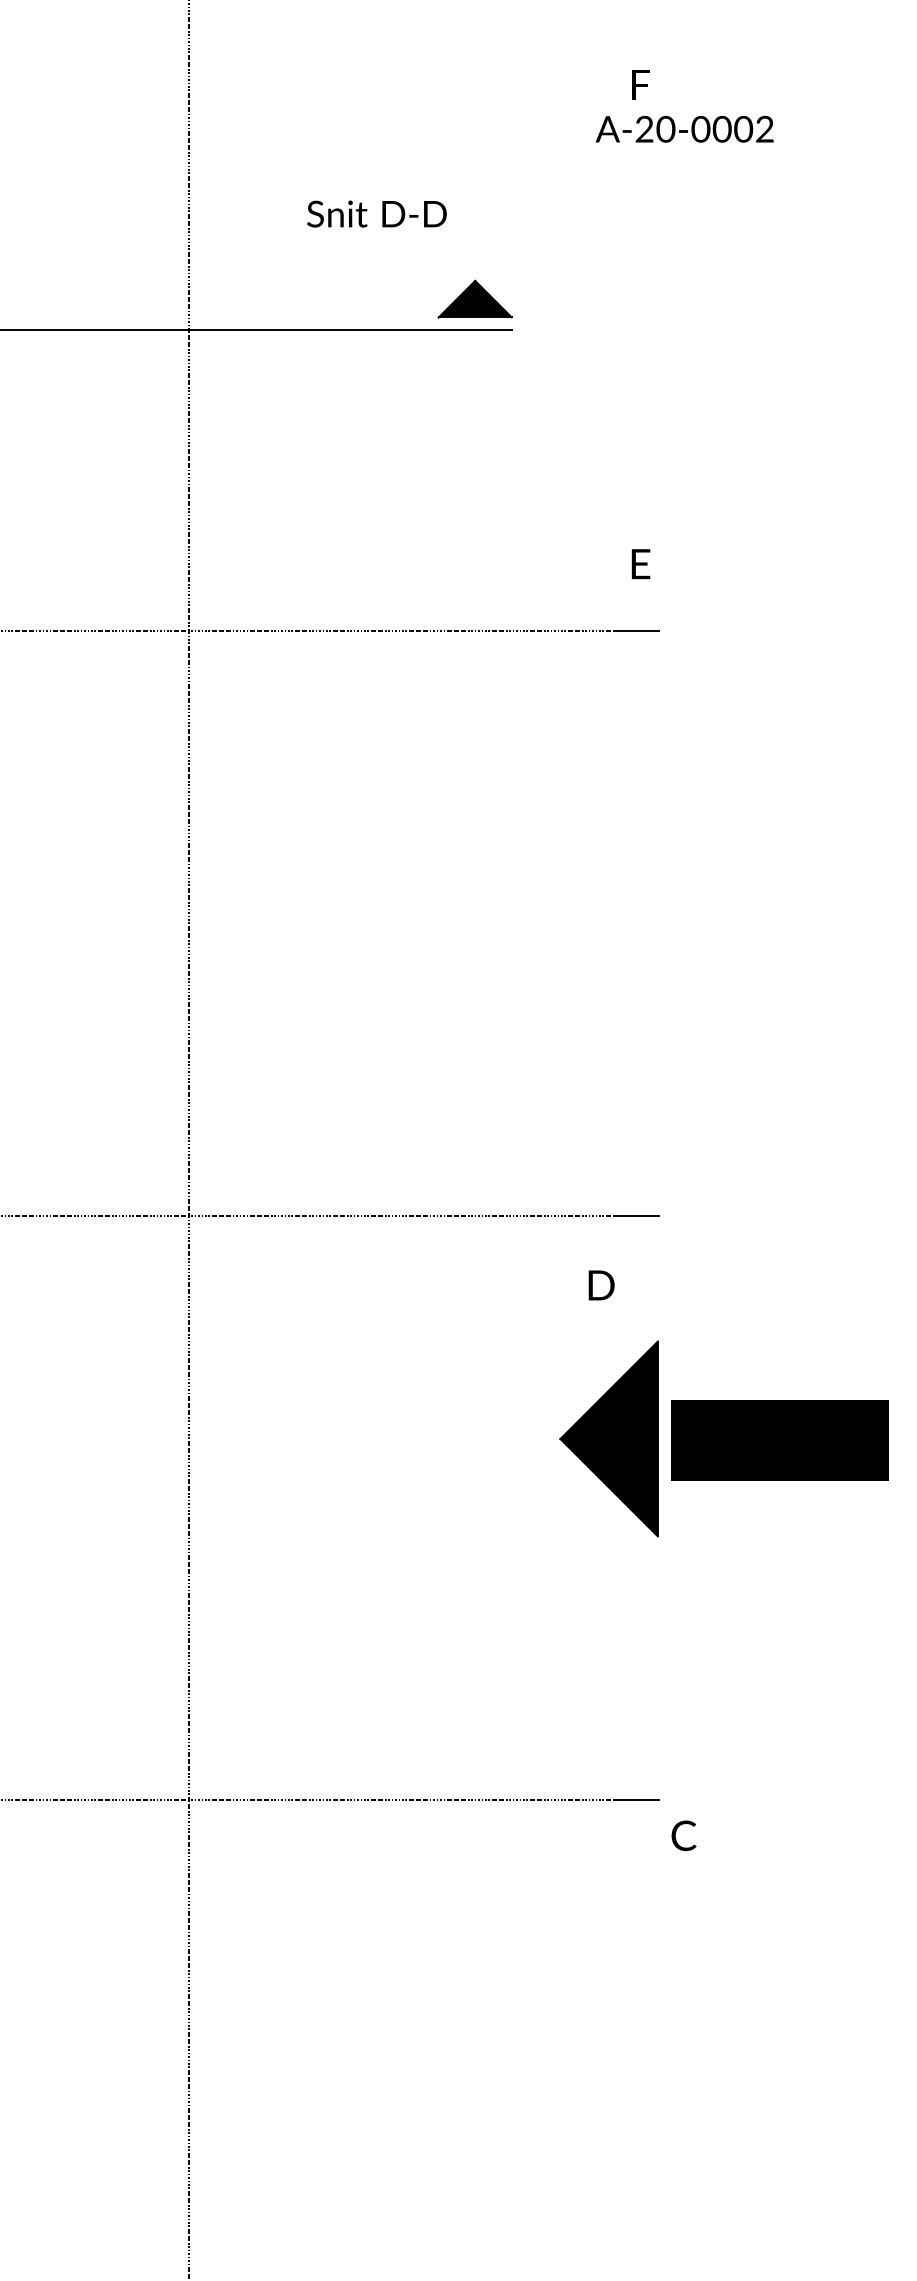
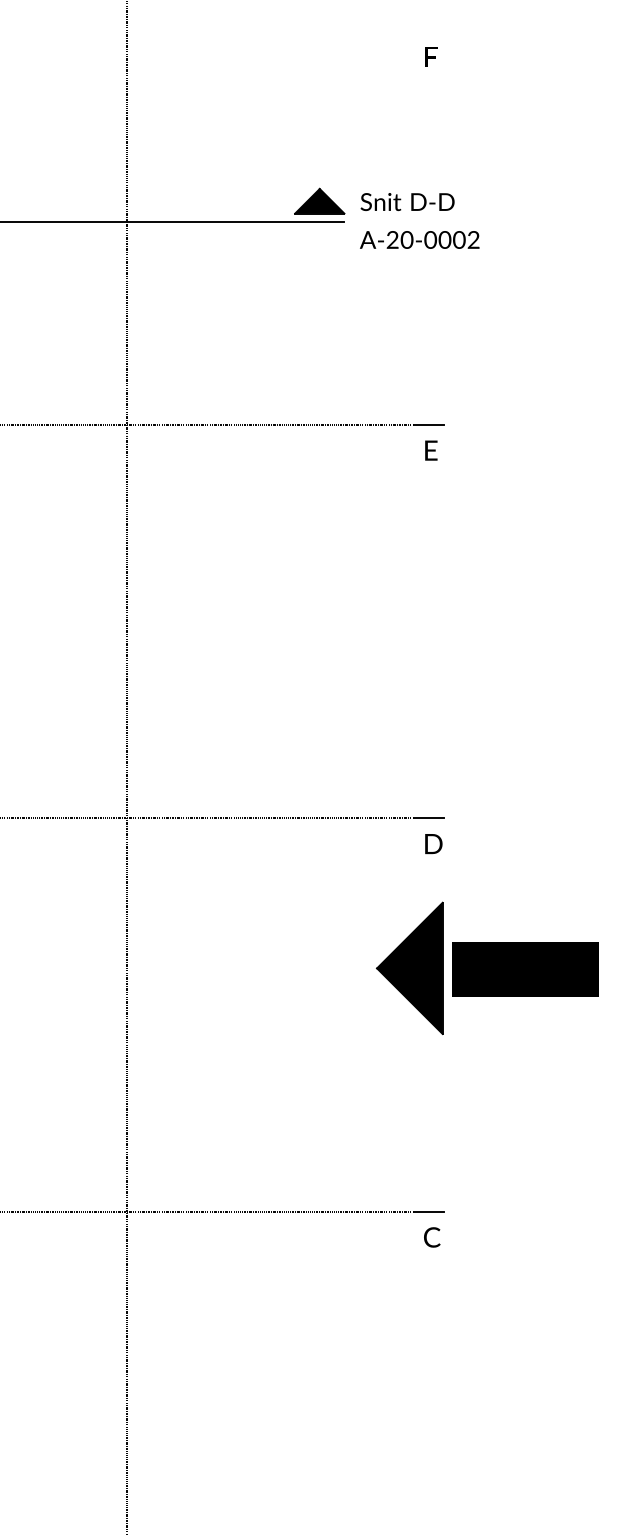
text: (684, 128) -> (419, 239), moved
text: (376, 214) -> (407, 202), moved
text: (641, 563) -> (431, 450), moved
text: (601, 1286) -> (433, 844), moved
text: (684, 1835) -> (432, 1237), moved

